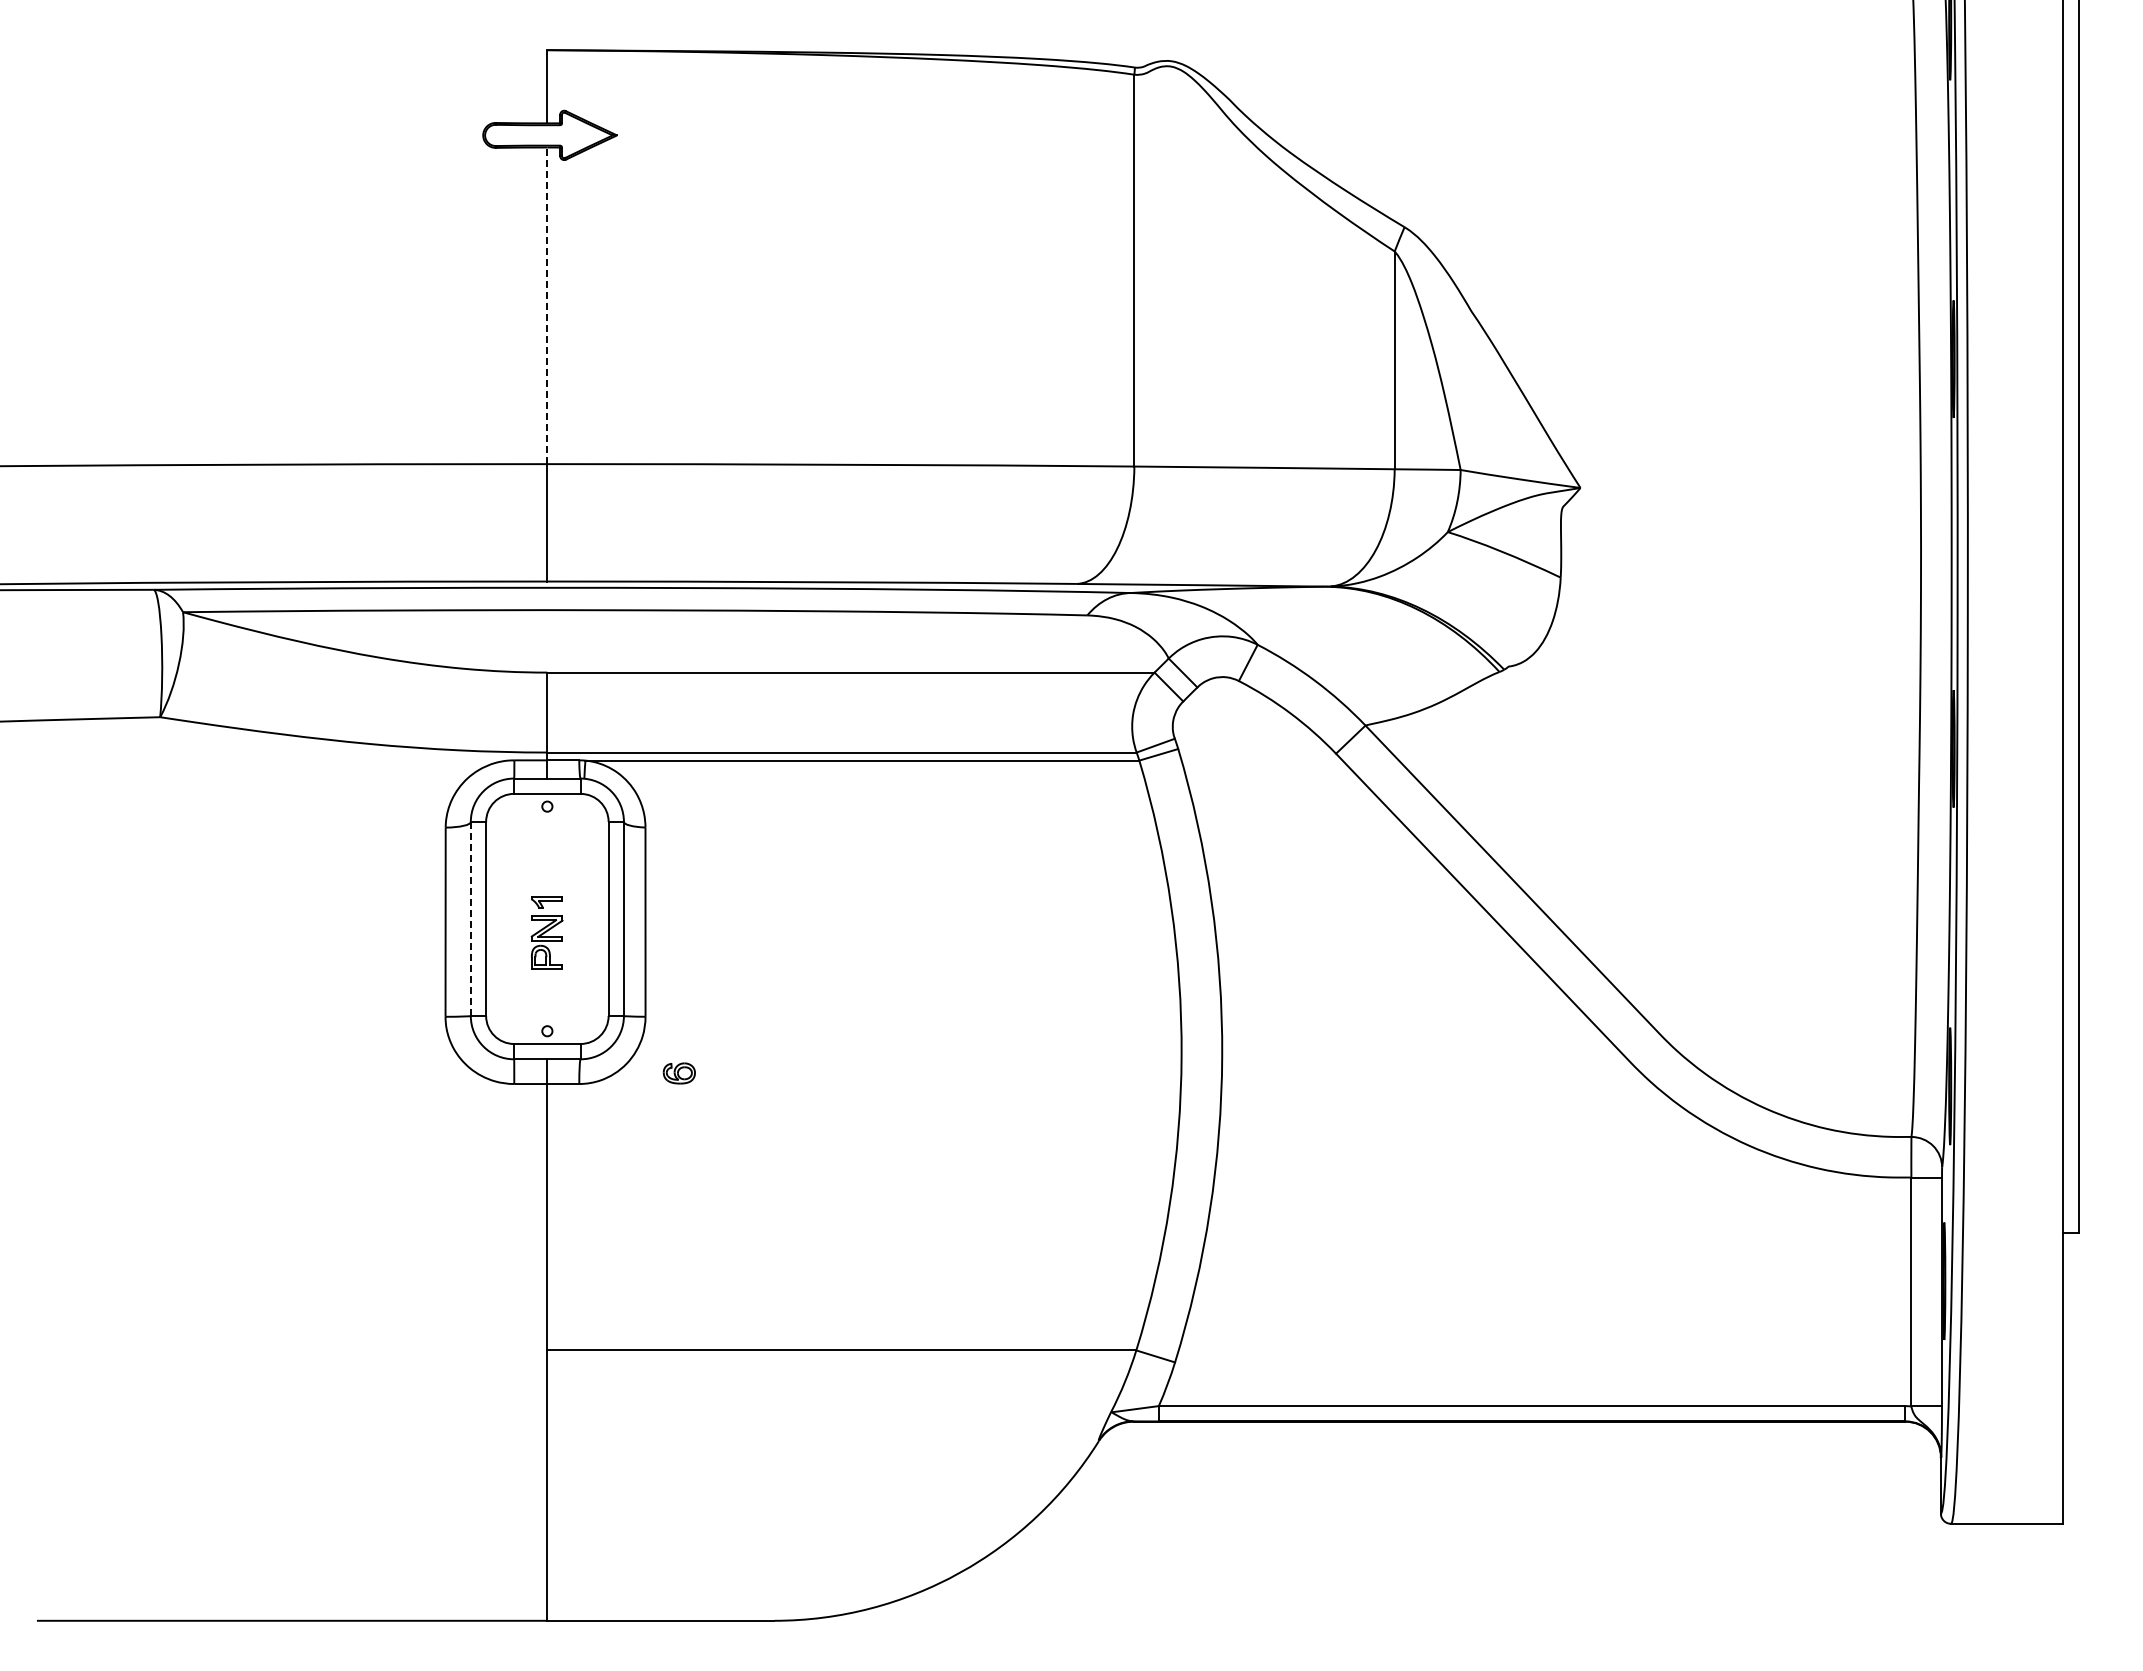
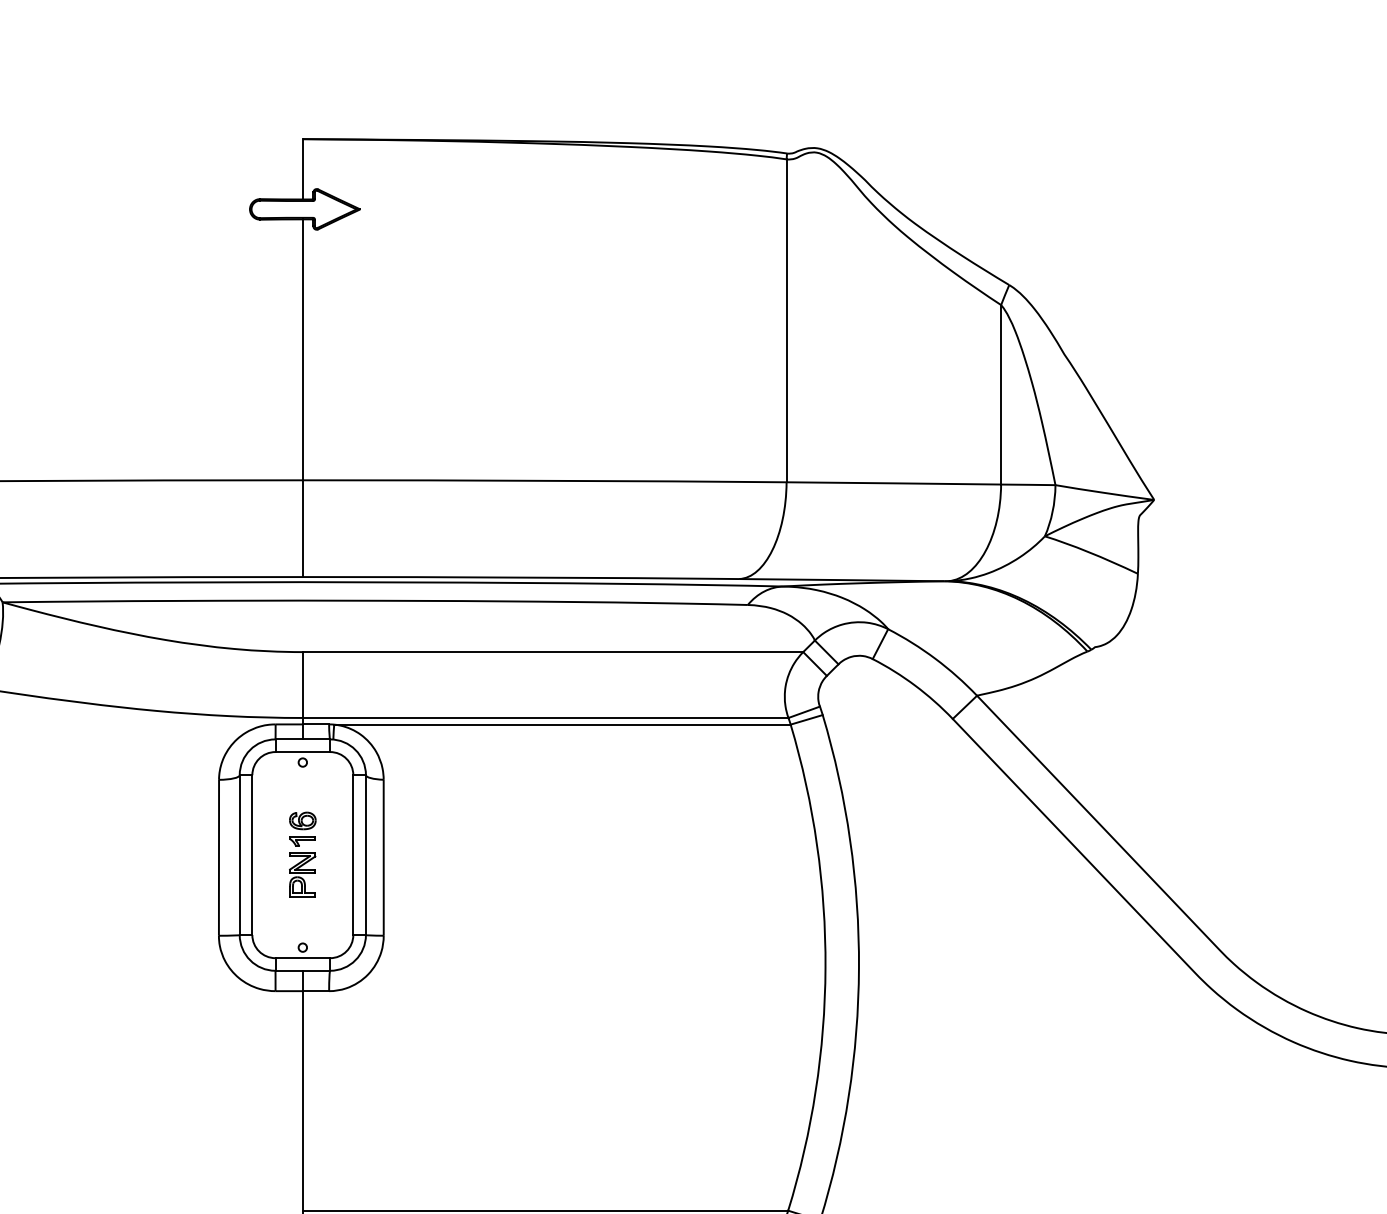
line: (547, 305) -> (302, 349), dashed -> solid
line: (470, 918) -> (239, 854), dashed -> solid
part: (678, 1073) -> (302, 820), moved

